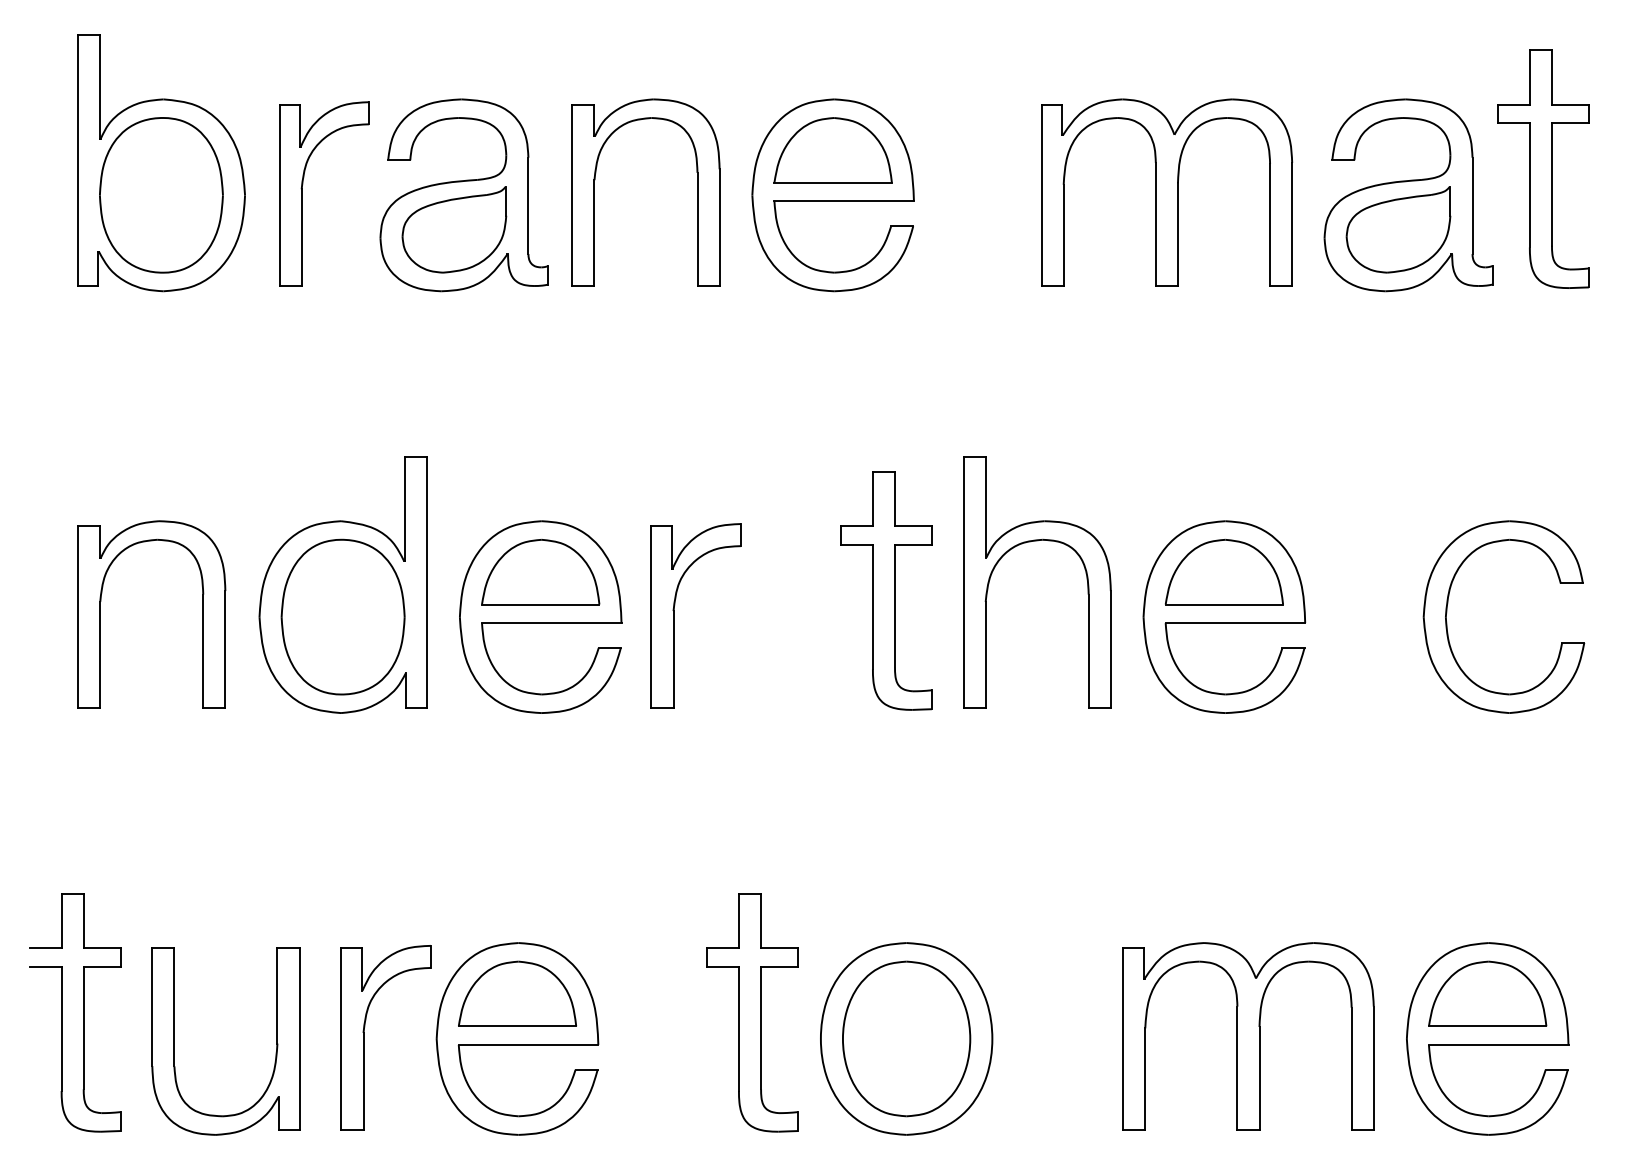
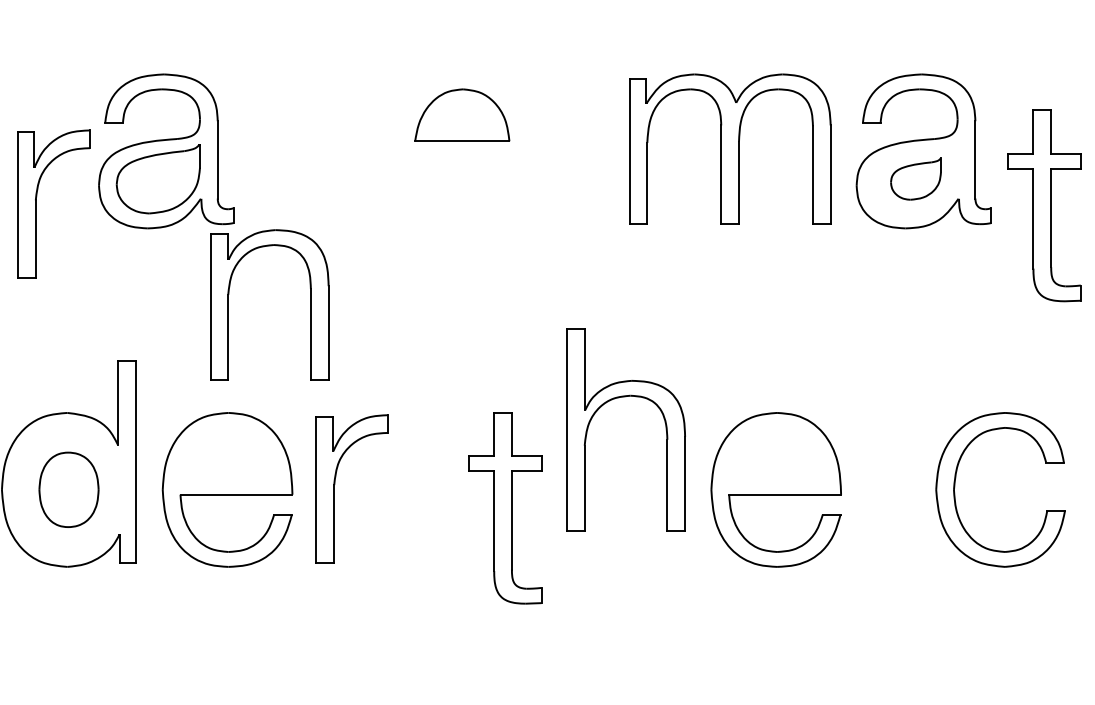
part: (1543, 168) -> (1044, 205), moved
part: (594, 192) -> (228, 304), moved
part: (302, 193) -> (36, 203), moved
part: (832, 195) -> (461, 151), removed
part: (1398, 229) -> (915, 178), size x0.6
part: (1030, 542) -> (620, 397), moved
part: (540, 572) -> (227, 454), removed
part: (1224, 572) -> (776, 454), removed
part: (886, 590) -> (505, 507), moved
part: (342, 616) -> (68, 489), size x0.6

